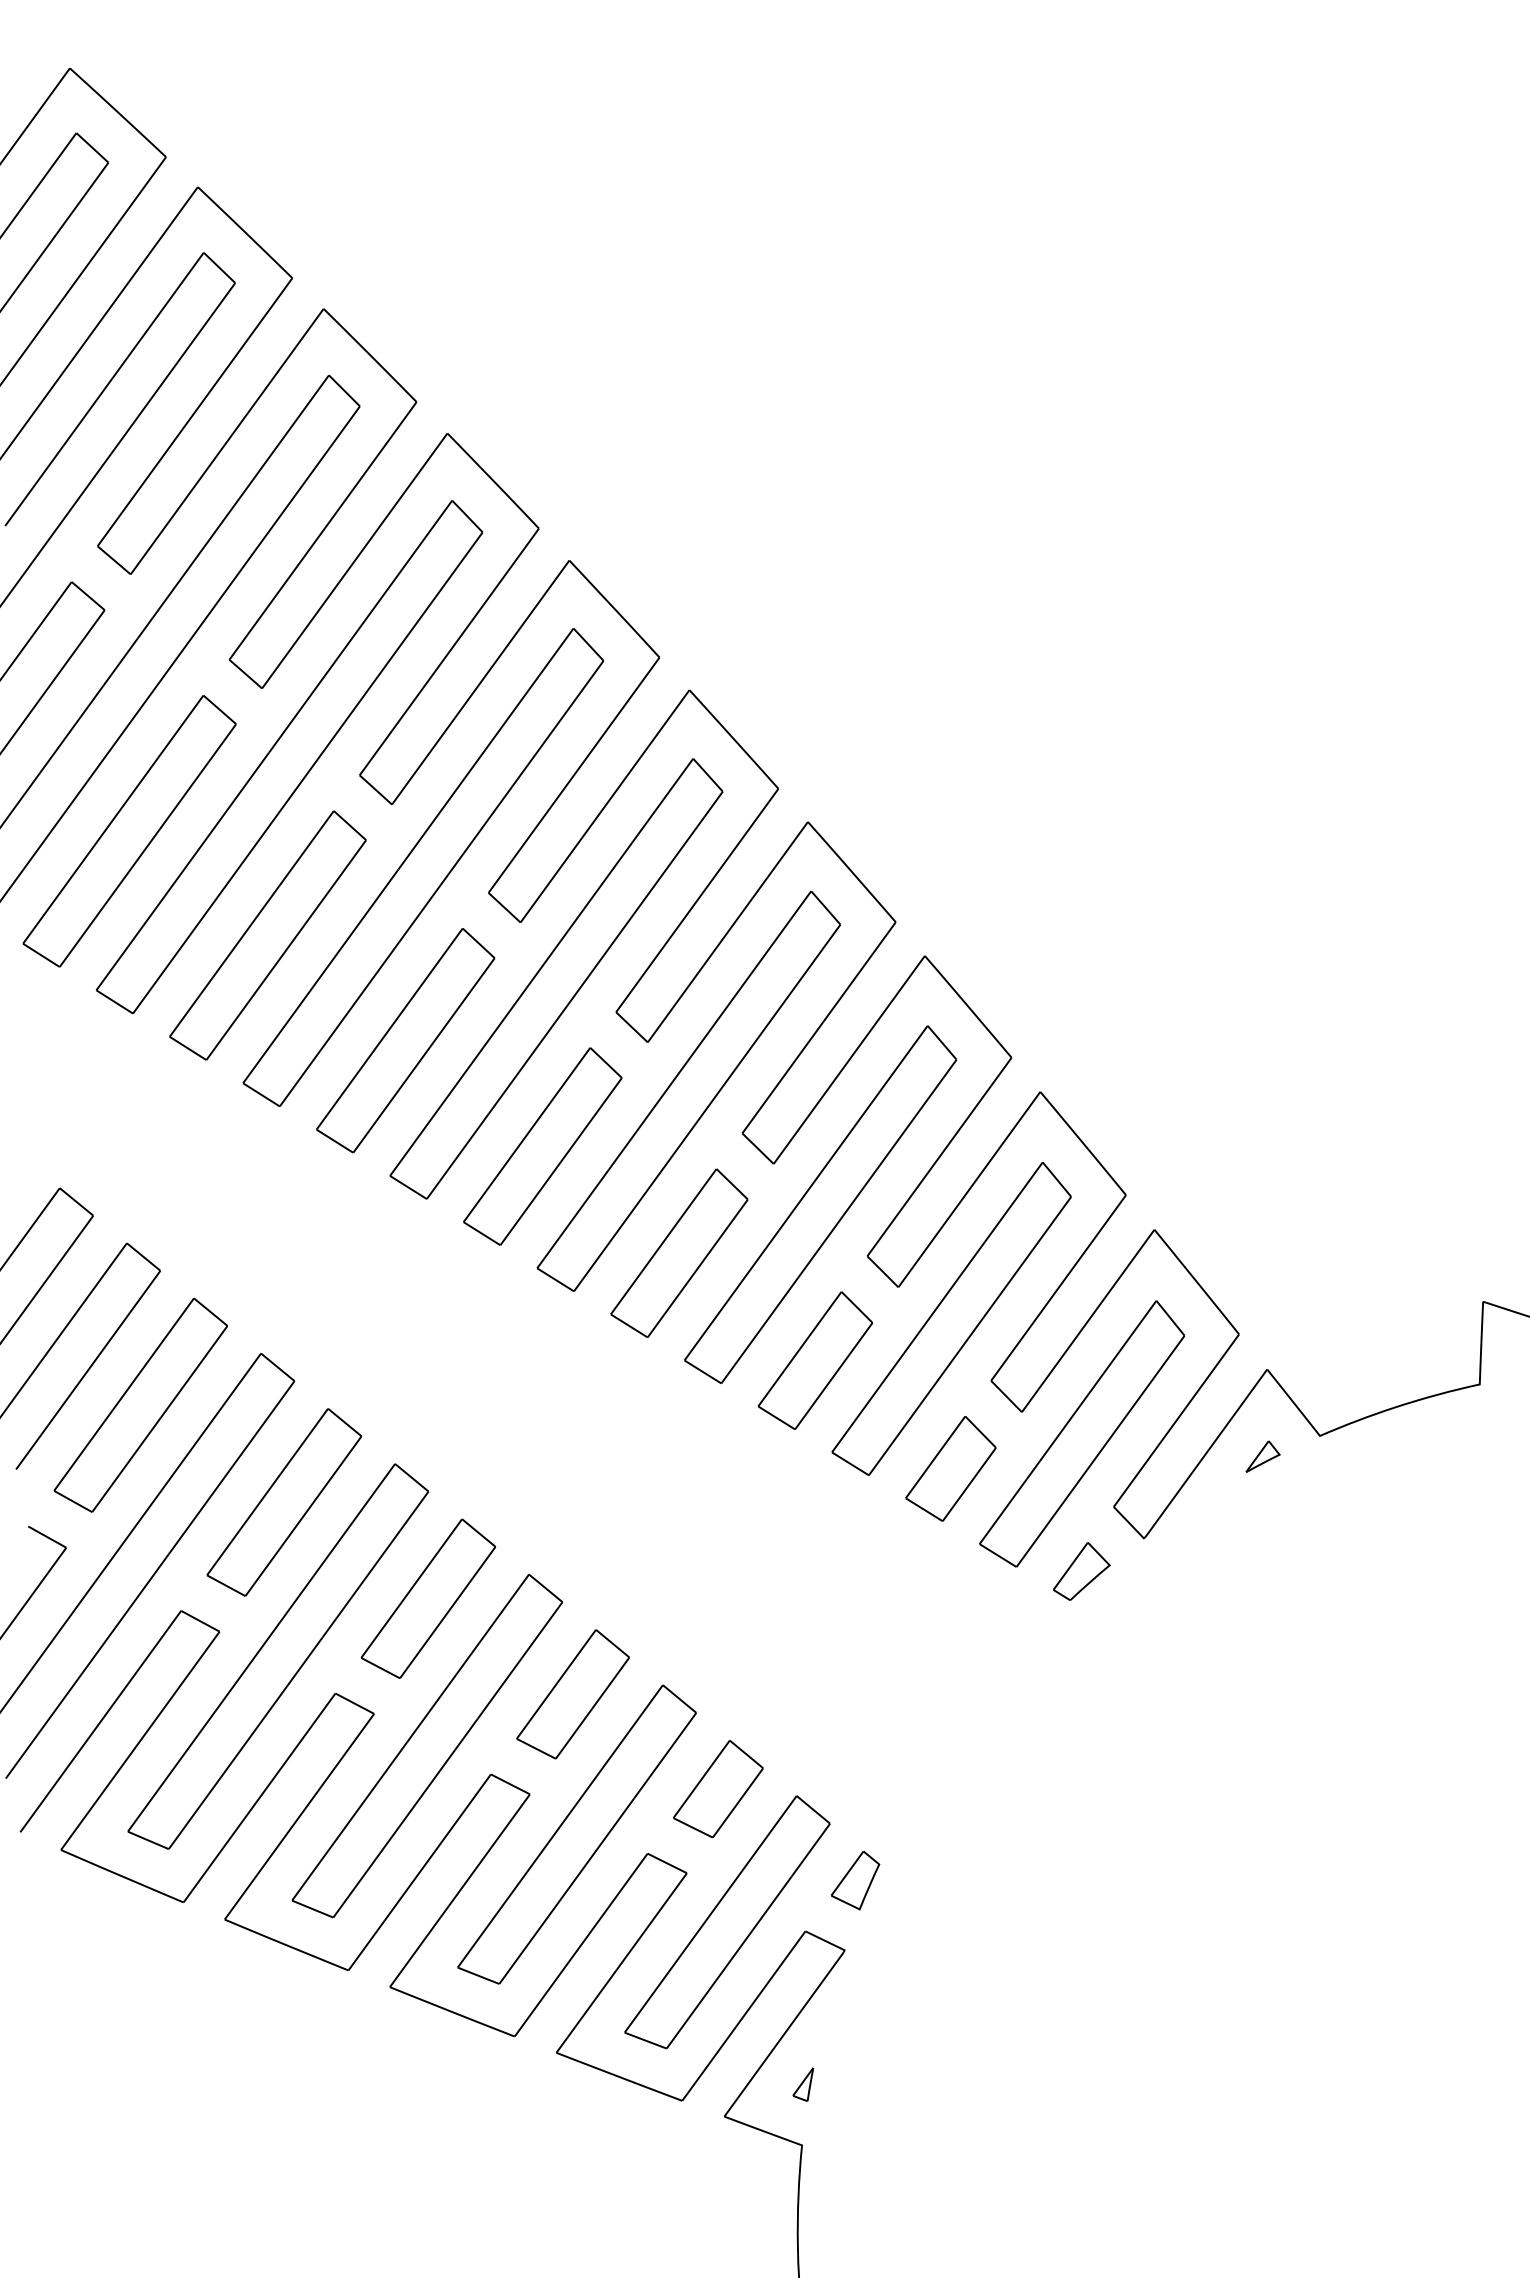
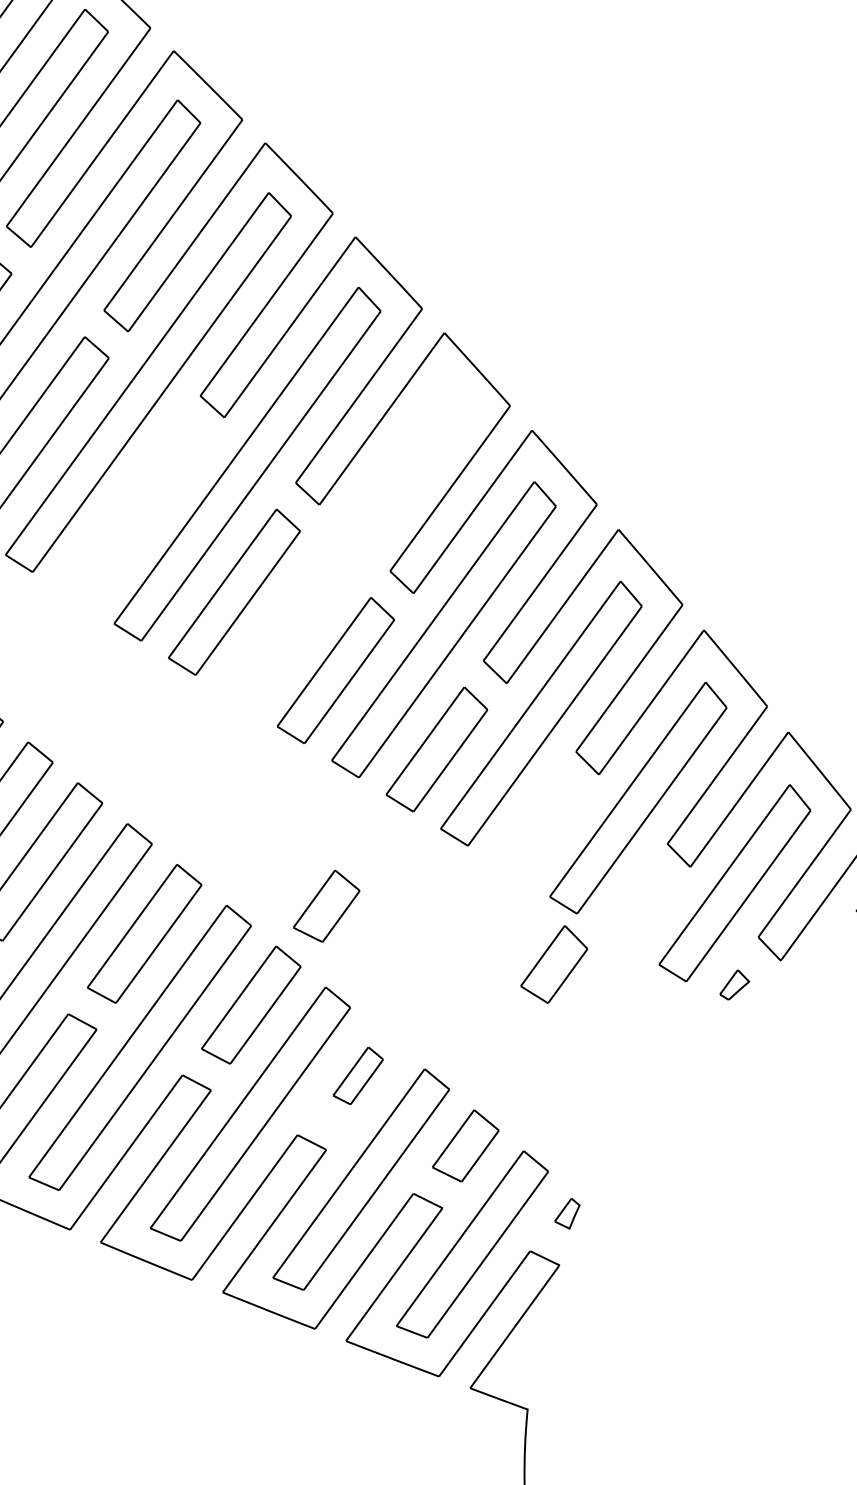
part: (267, 935) -> (132, 514), removed
part: (556, 978) -> (346, 546), removed
part: (815, 1360) -> (537, 828), removed
part: (530, 1465) -> (326, 906), added
part: (950, 1468) -> (553, 964), moved
part: (1081, 1571) -> (734, 984), size x0.7
part: (572, 1694) -> (357, 1075), size x0.6
part: (855, 1880) -> (567, 1213), size x0.7
part: (803, 2084) -> (528, 1364), removed

